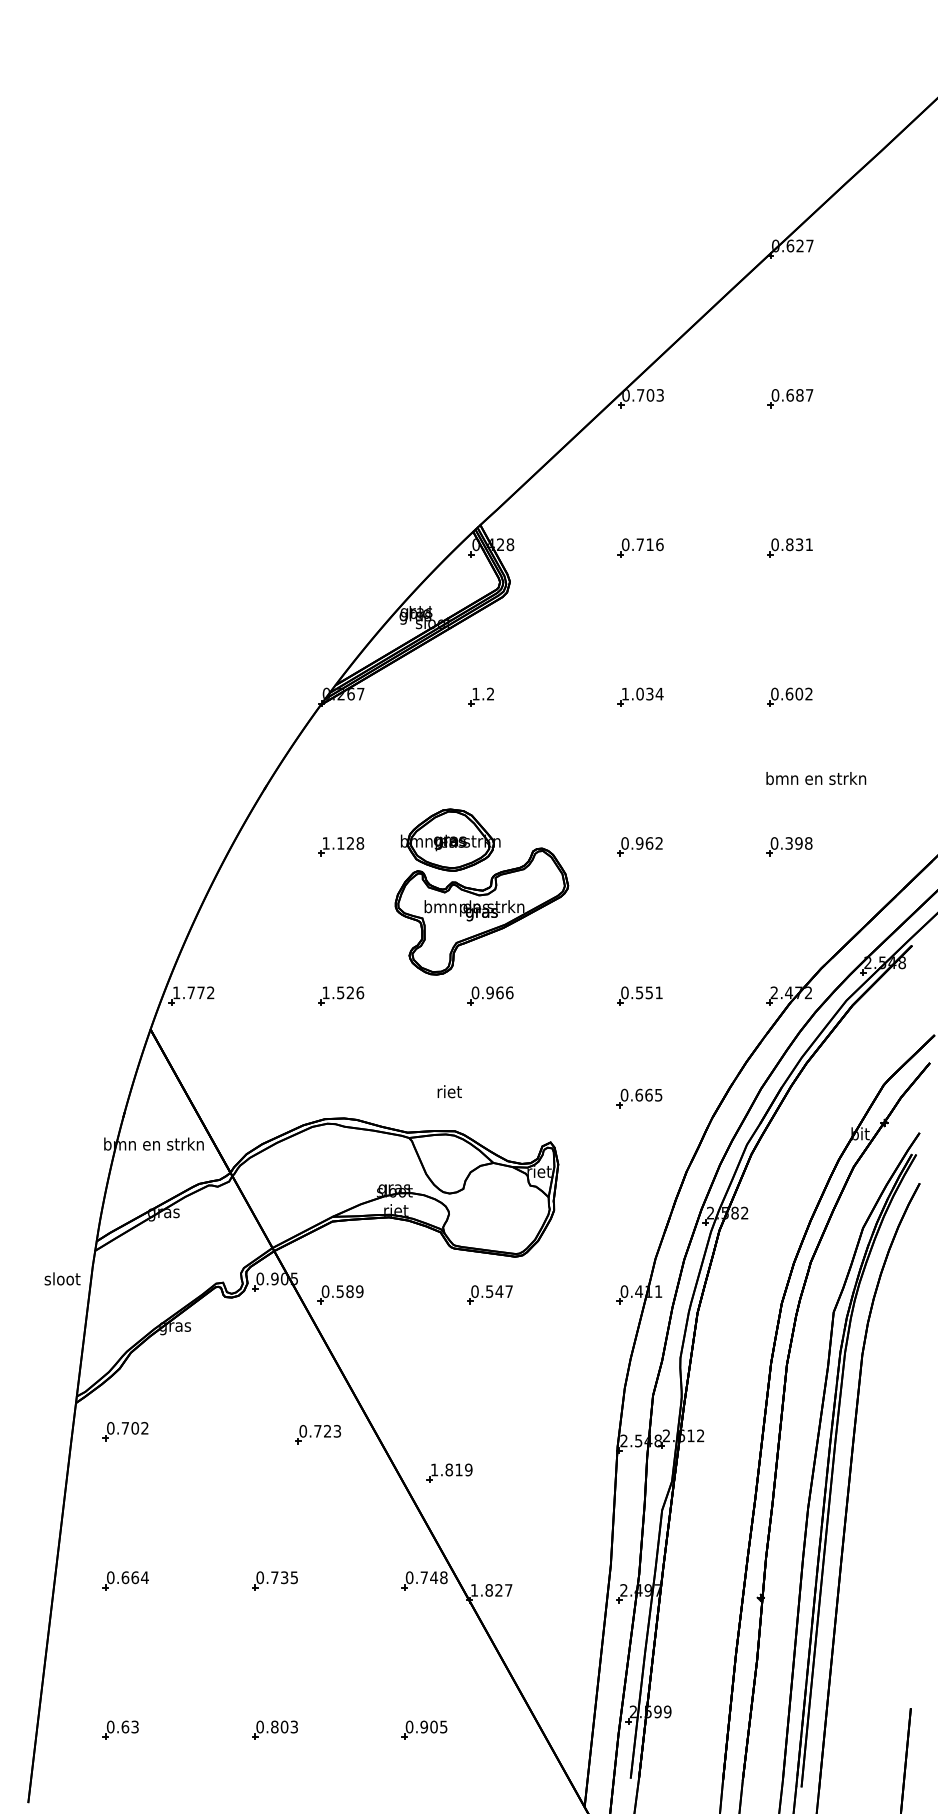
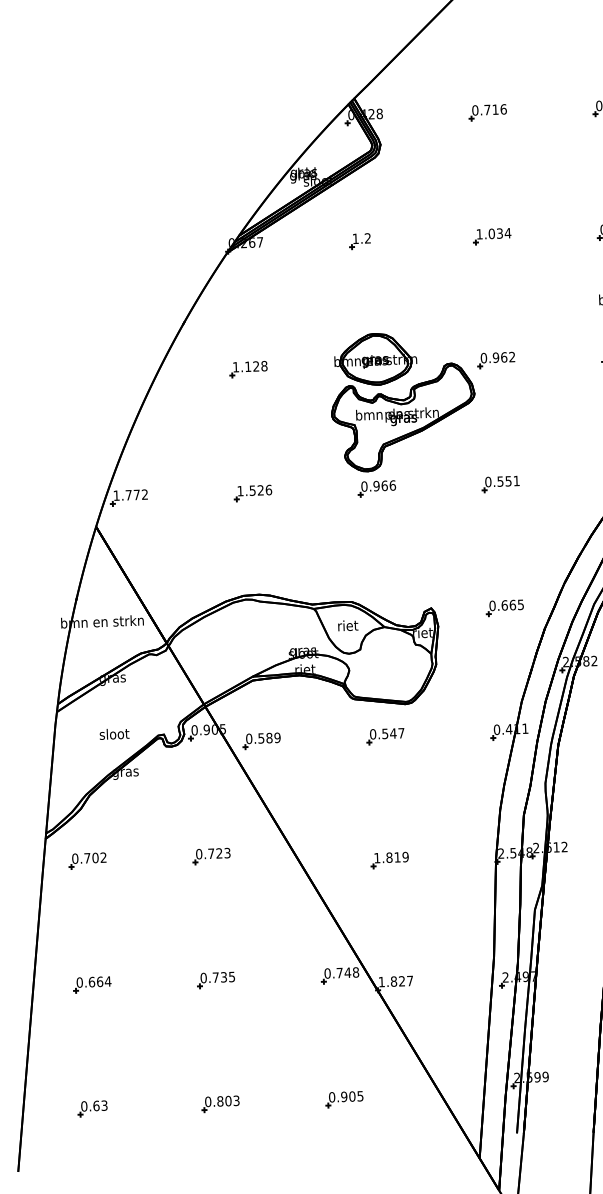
part: (481, 891) -> (402, 401), moved
text: (449, 1091) -> (347, 625), moved
part: (639, 1098) -> (505, 608), moved
text: (62, 1278) -> (114, 733), moved
part: (317, 1434) -> (211, 856), moved
part: (449, 1472) -> (389, 859), moved

